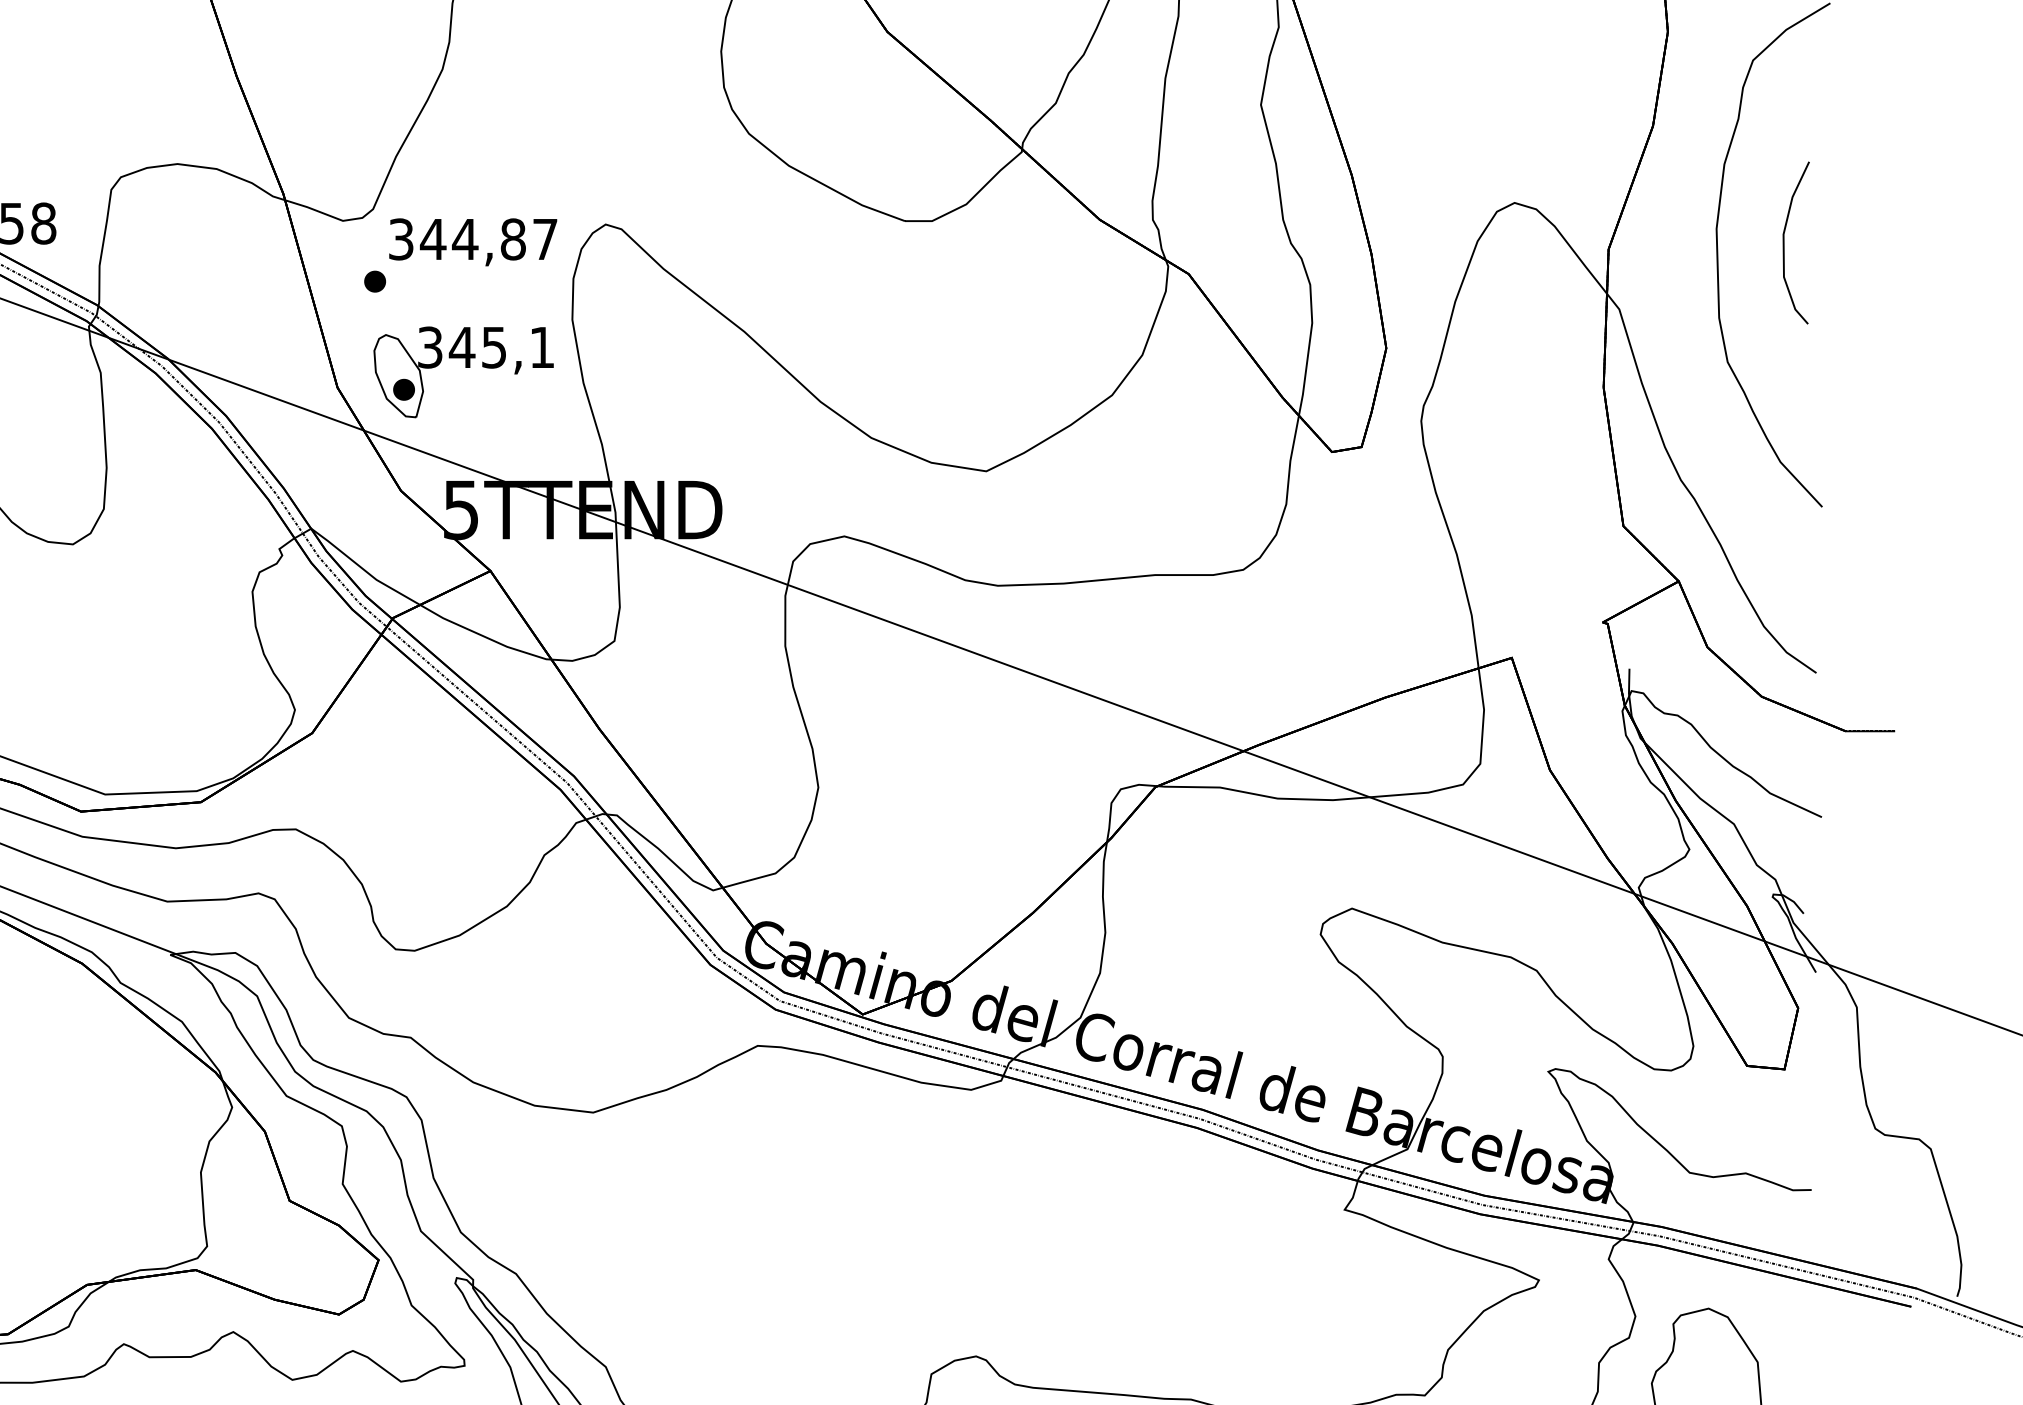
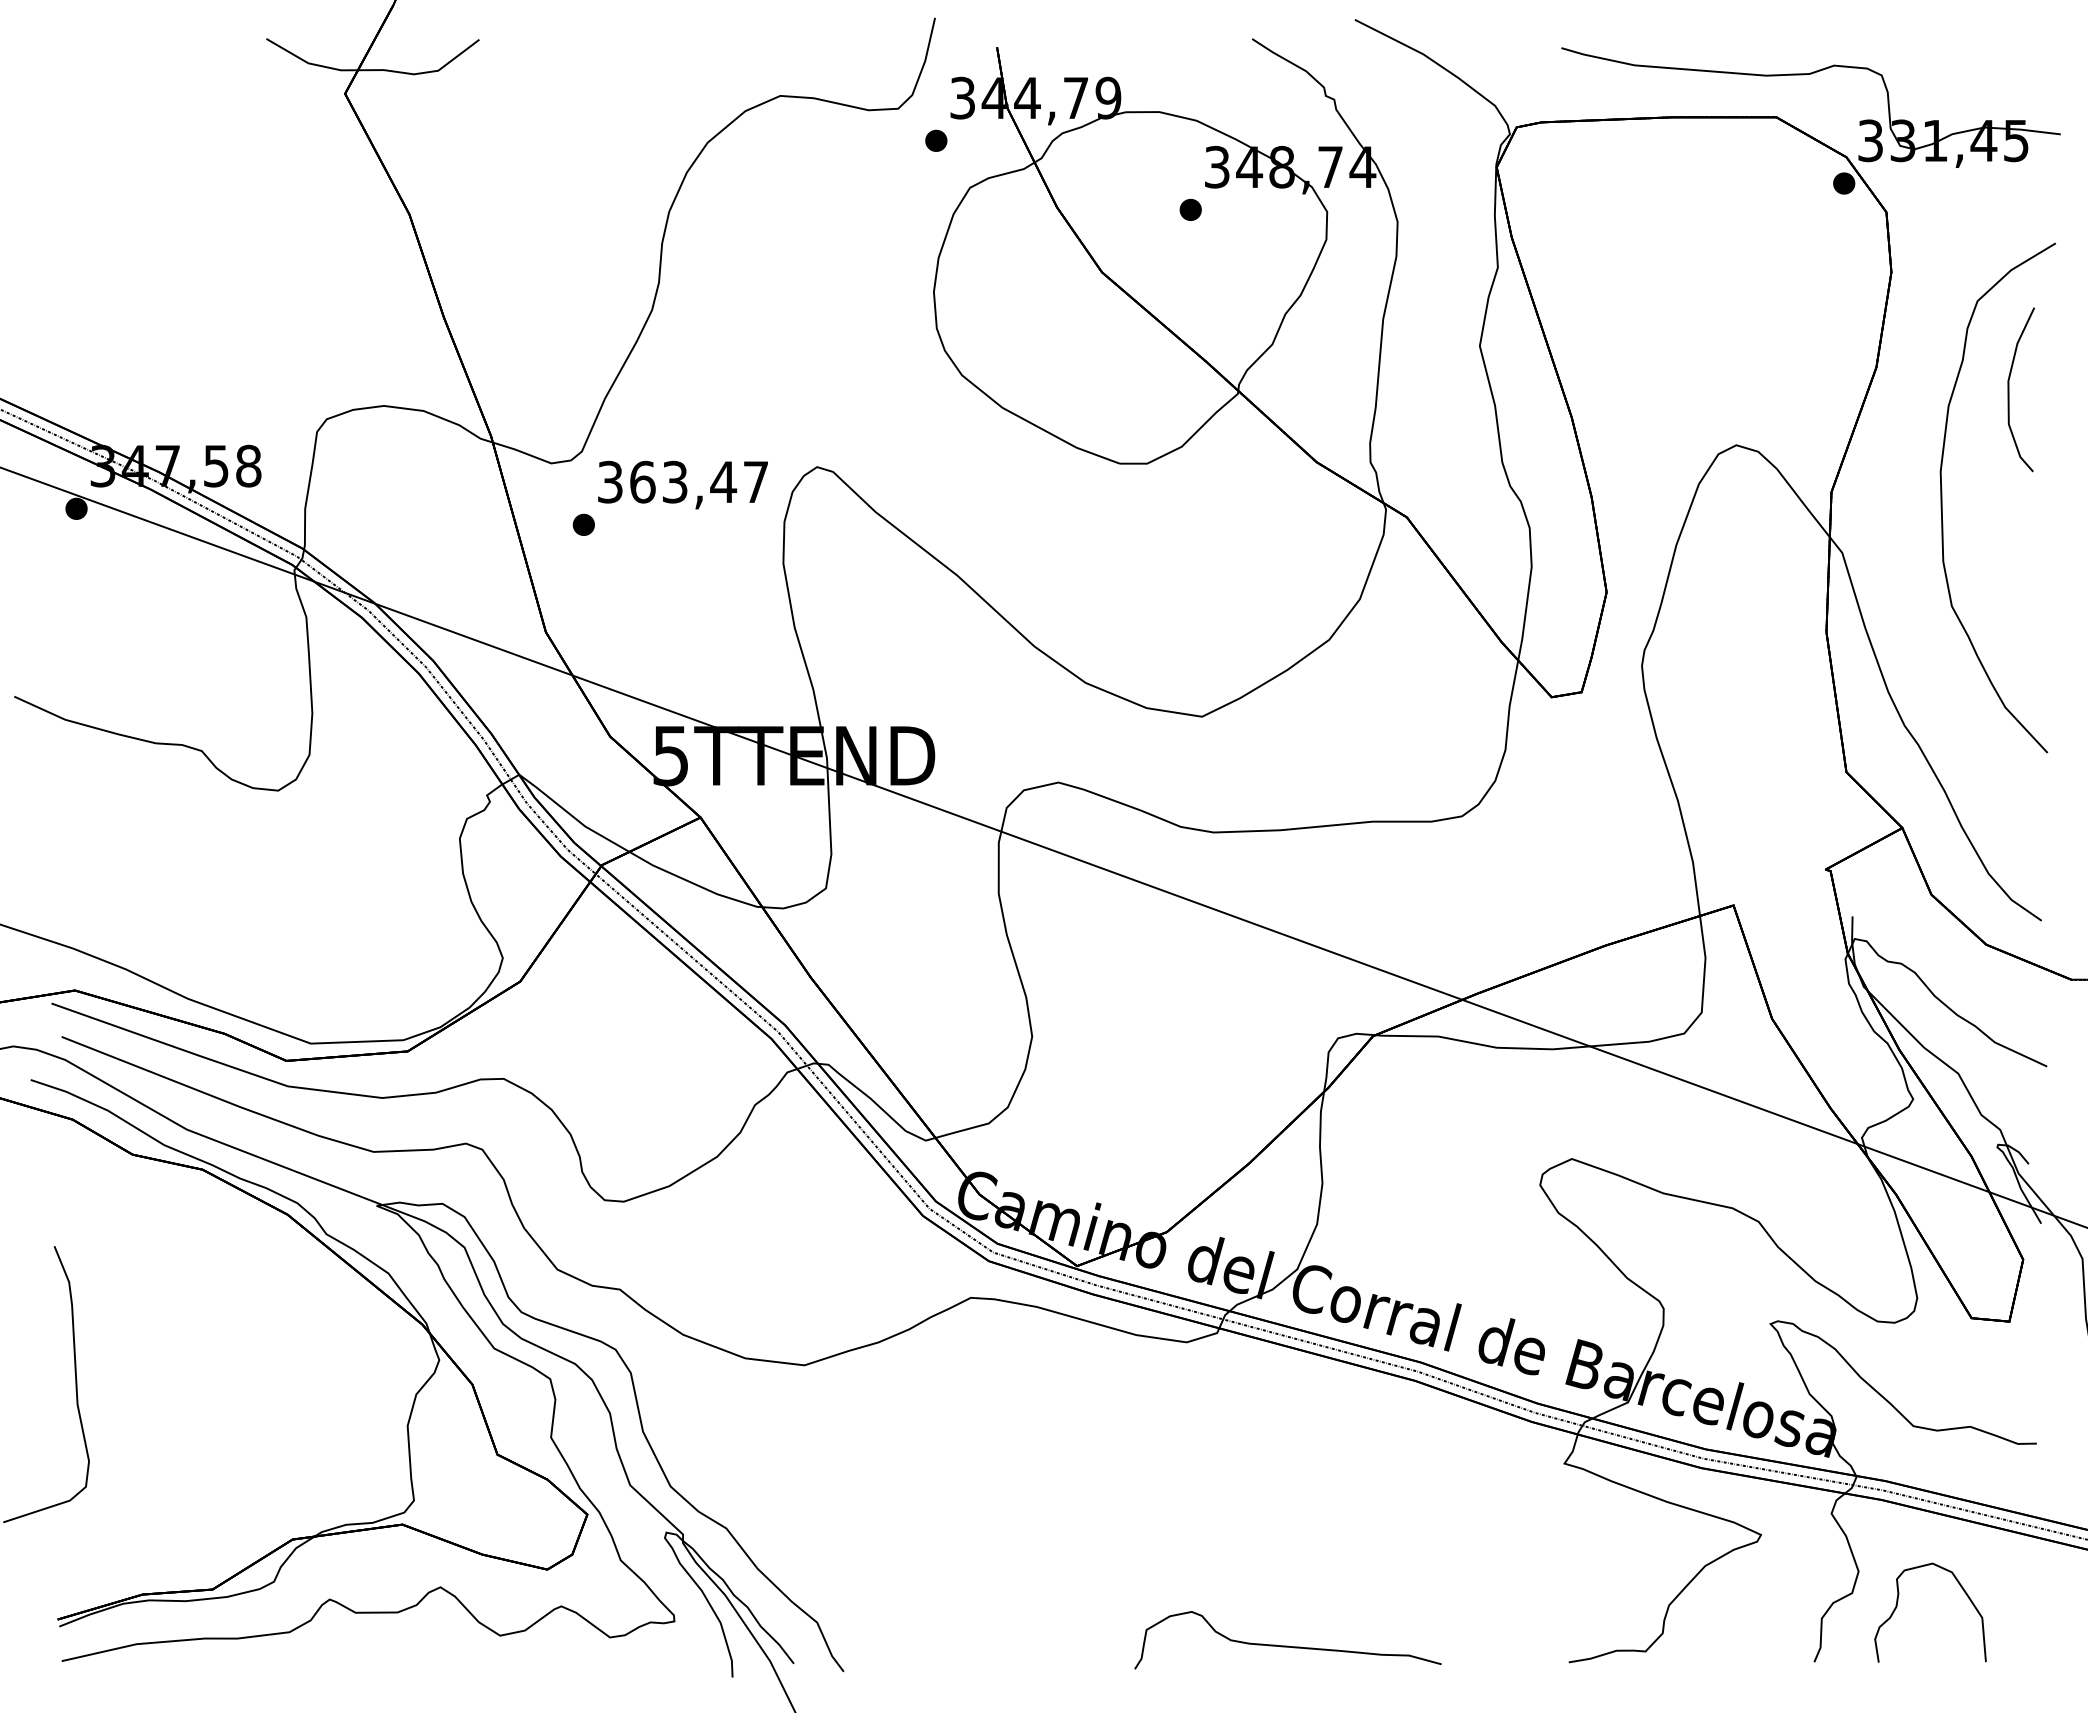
text: (473, 238) -> (683, 481), 344,87 -> 363,47
curve: (1784, 242) -> (2009, 389), moved
part: (463, 372) -> (673, 616), removed

